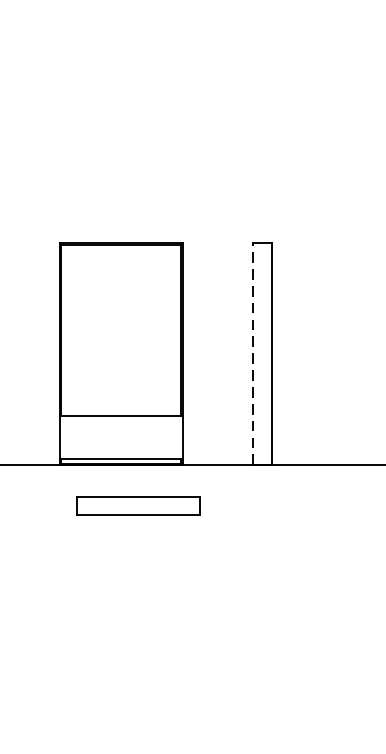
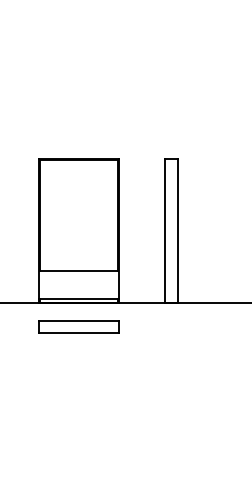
line: (253, 353) -> (165, 230), dashed -> solid
part: (137, 504) -> (78, 326), moved

